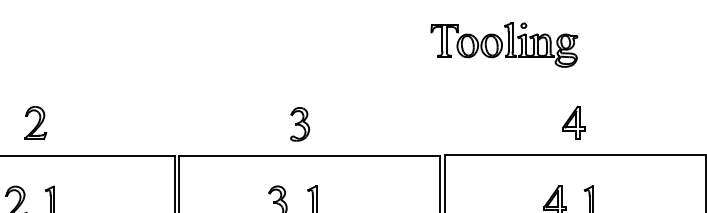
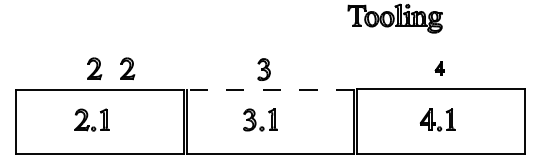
part: (87, 122) -> (127, 68), added
part: (573, 122) -> (439, 68), size x0.6
line: (309, 155) -> (270, 89), solid -> dashed

